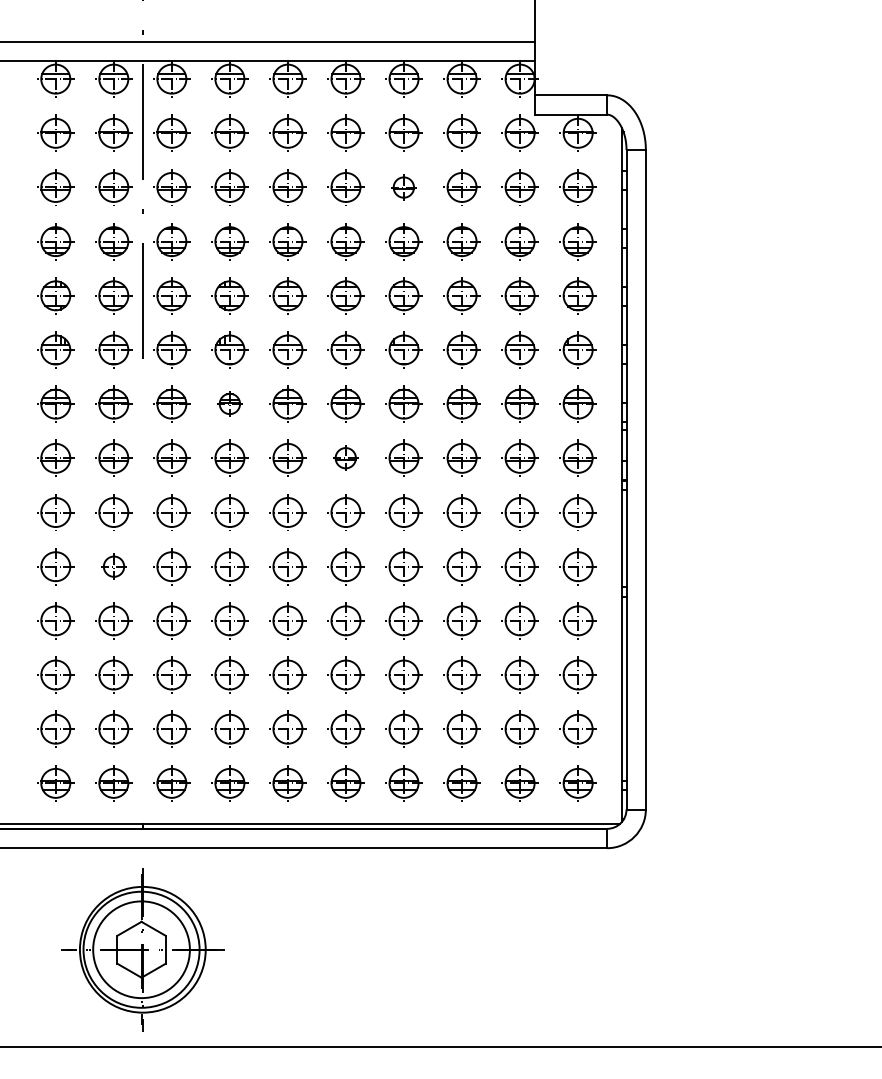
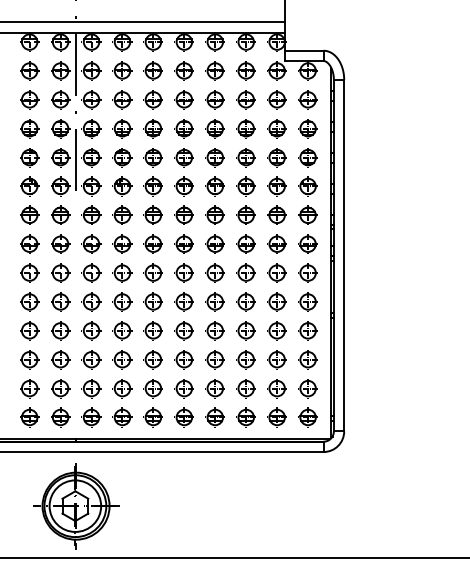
part: (402, 186) -> (214, 99), size x1.43
part: (229, 402) -> (122, 214), size x1.43
part: (344, 456) -> (183, 243), size x1.43
part: (113, 565) -> (60, 301), size x1.43

